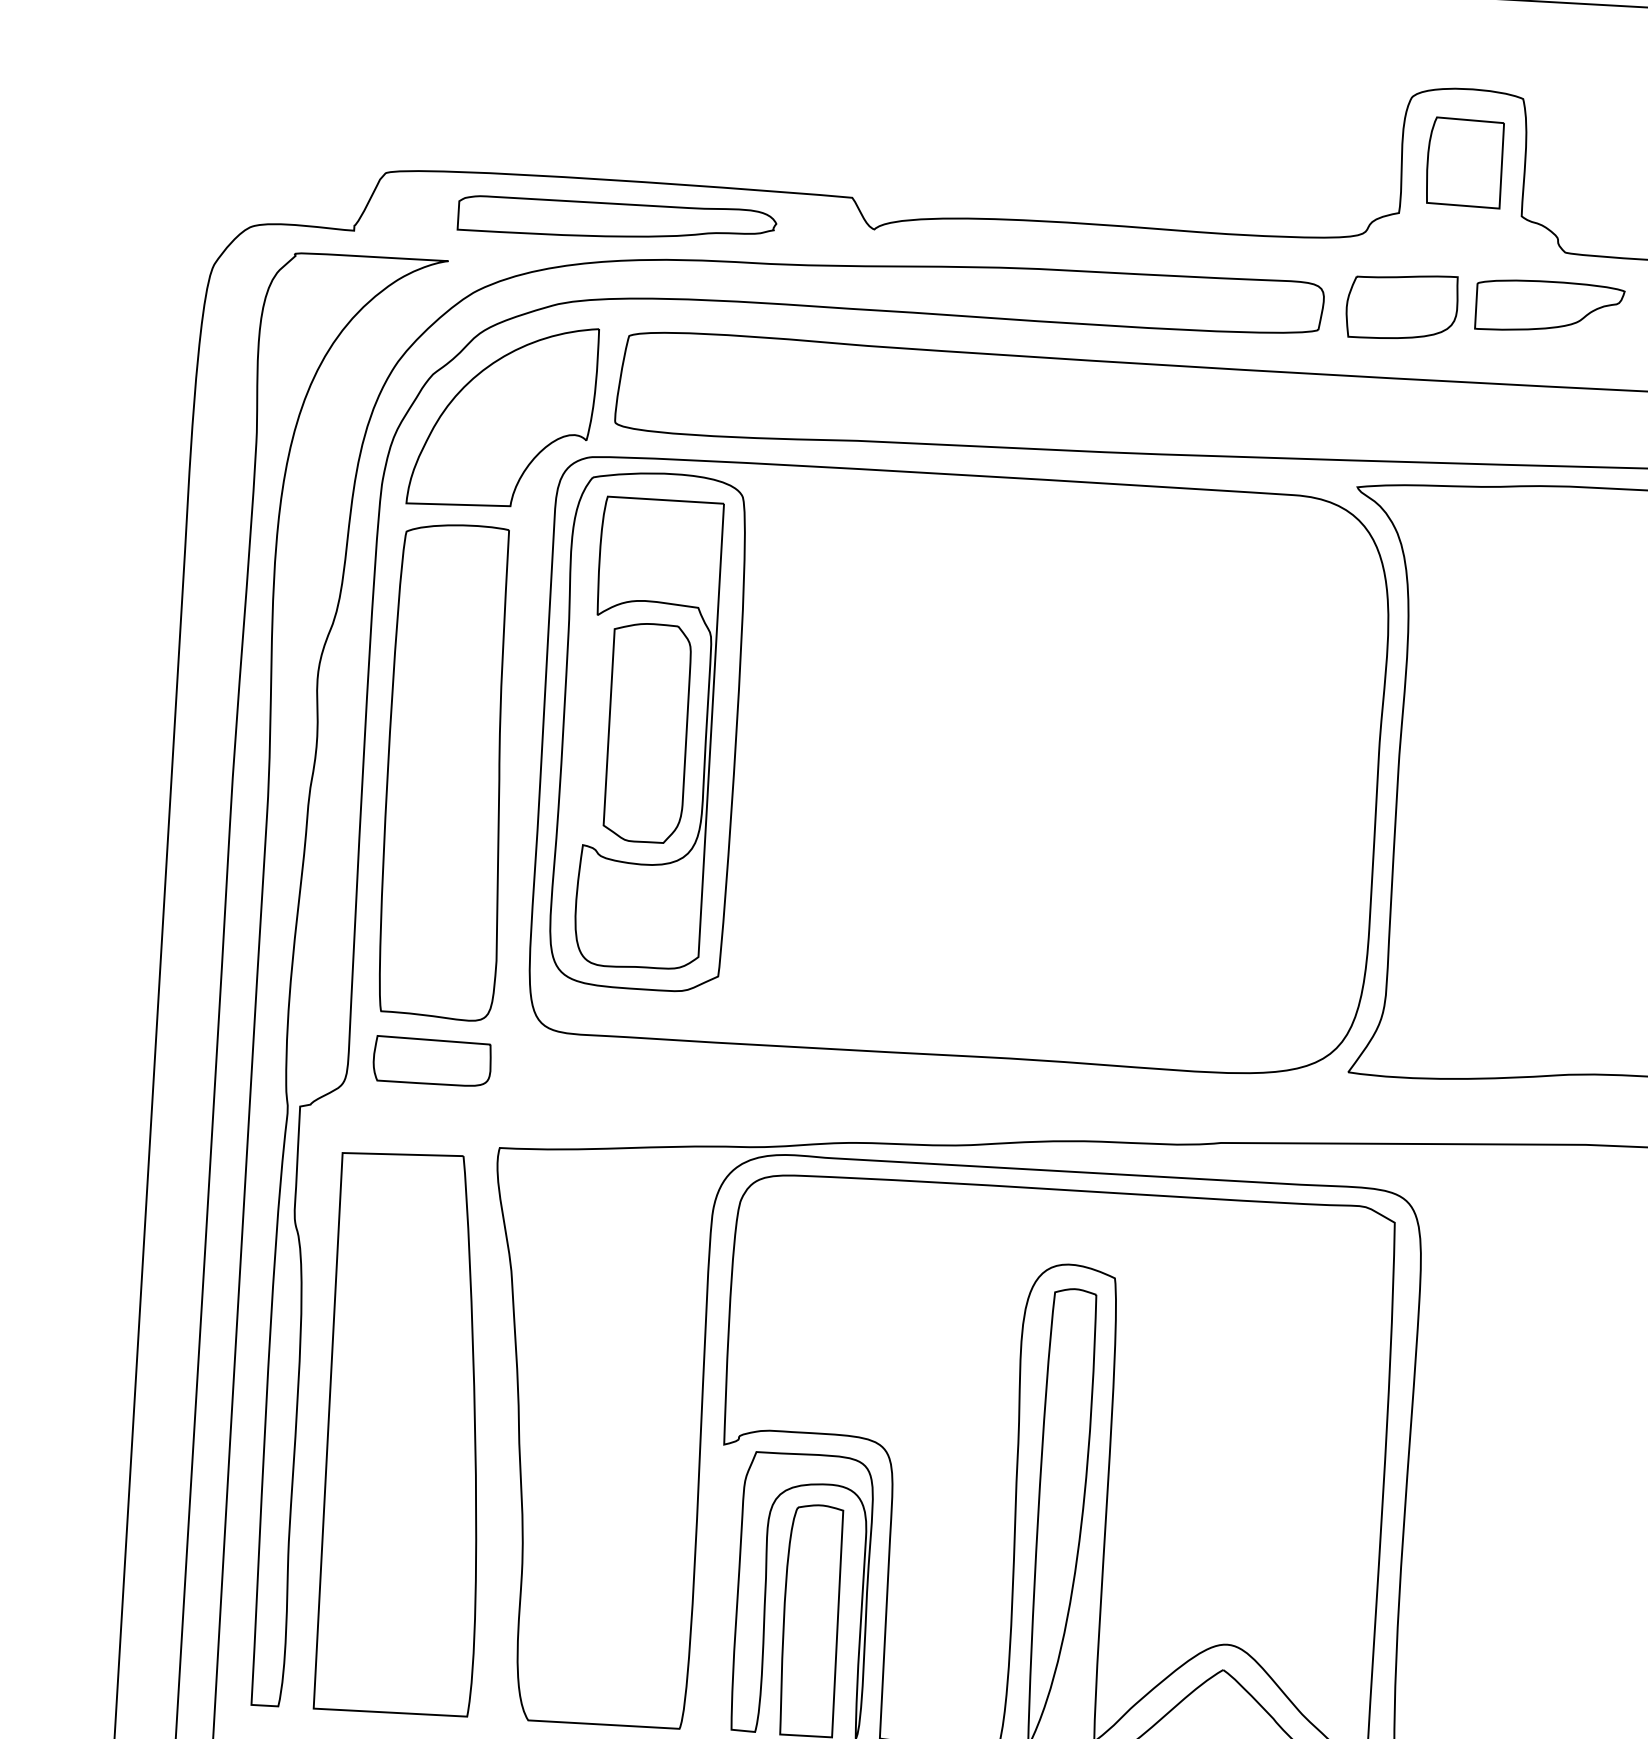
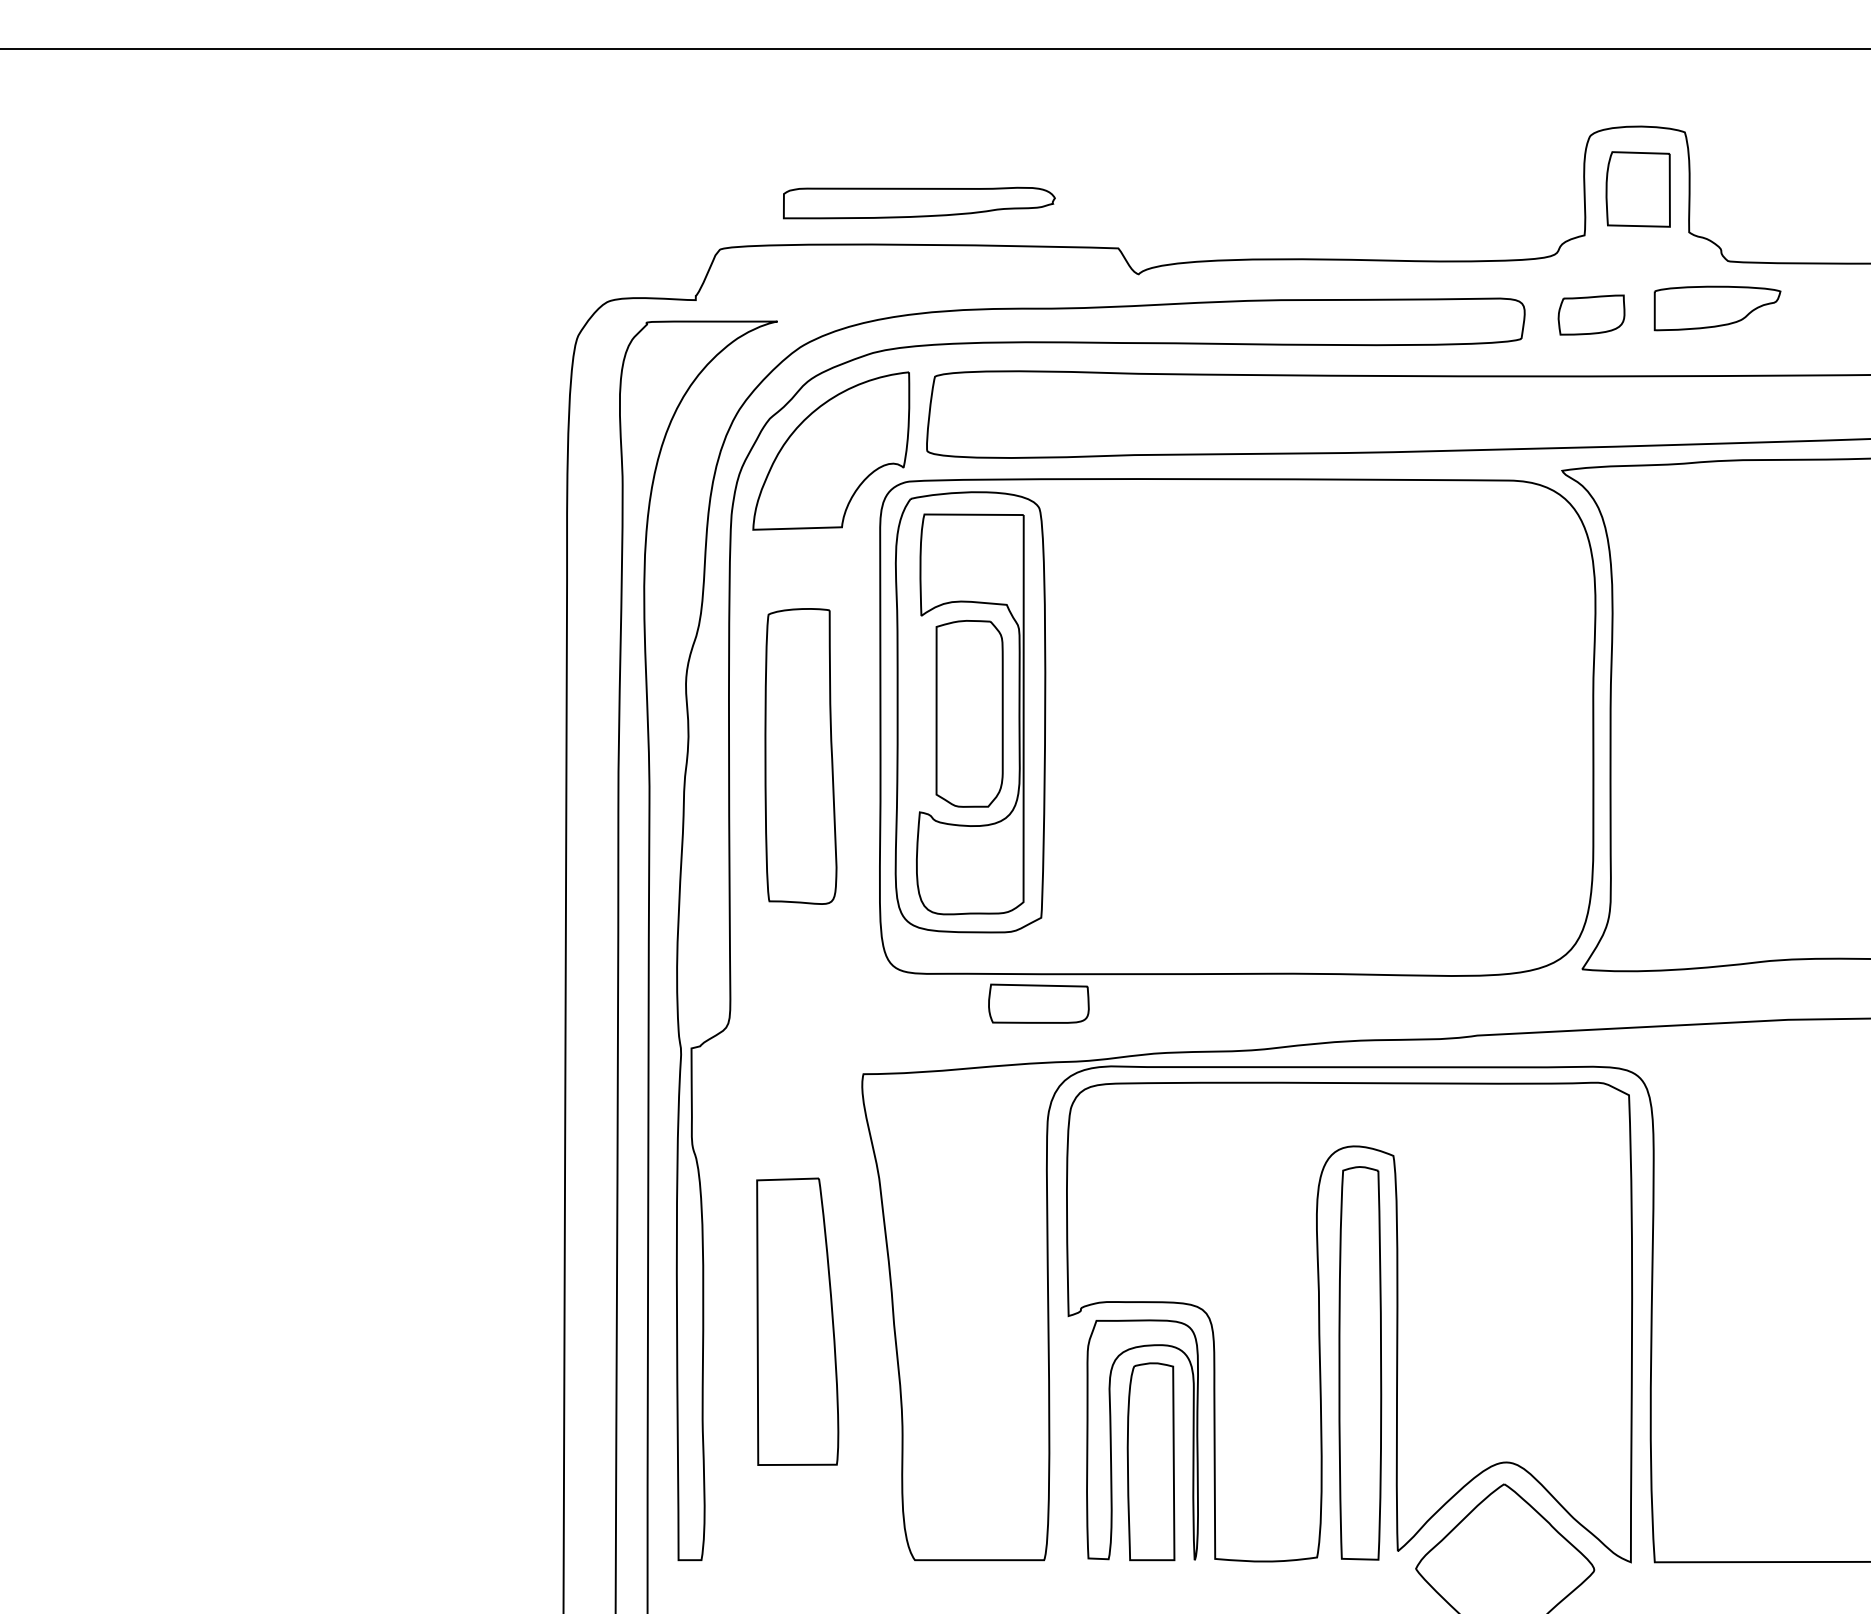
part: (617, 220) -> (919, 202), moved
part: (1401, 306) -> (1591, 314), size x0.7
part: (446, 771) -> (800, 756), size x0.7
part: (431, 1061) -> (1038, 1003), moved
part: (406, 1433) -> (797, 1321), size x0.6

